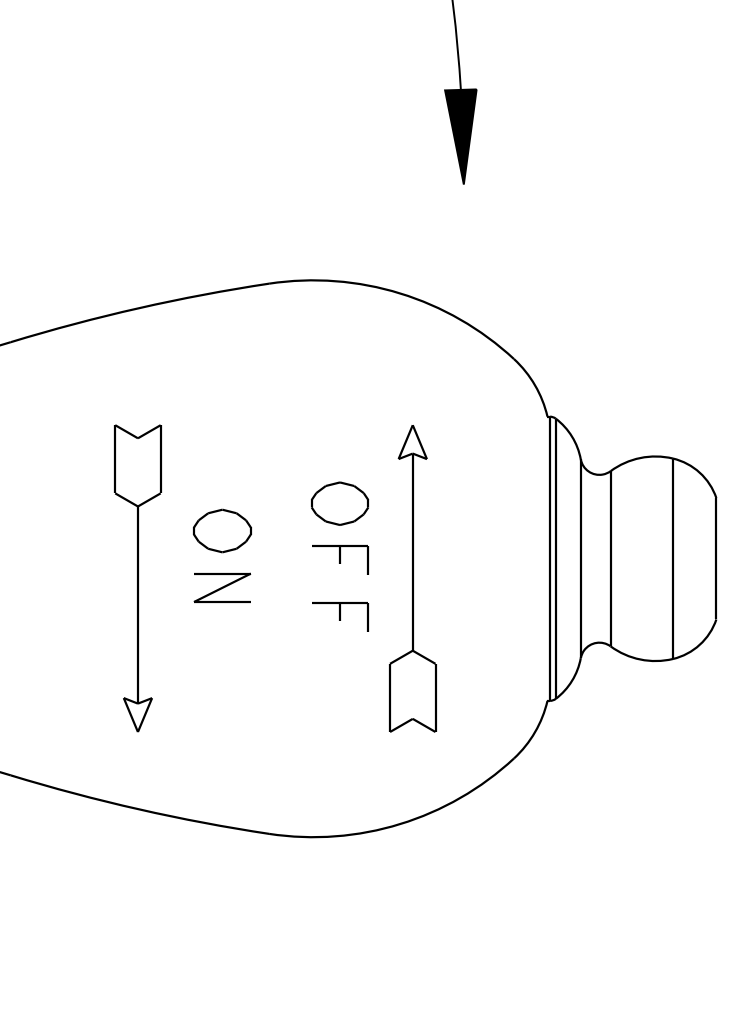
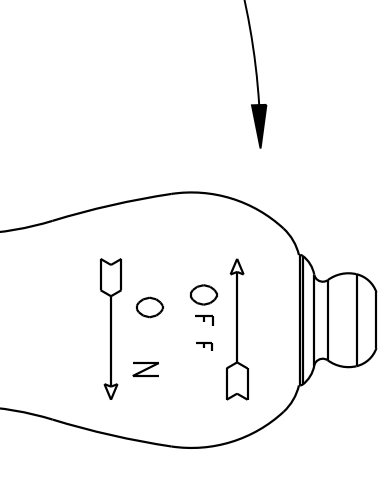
part: (341, 559) -> (204, 320), size x0.7
part: (221, 587) -> (145, 369), moved
part: (341, 616) -> (204, 346), size x0.6

